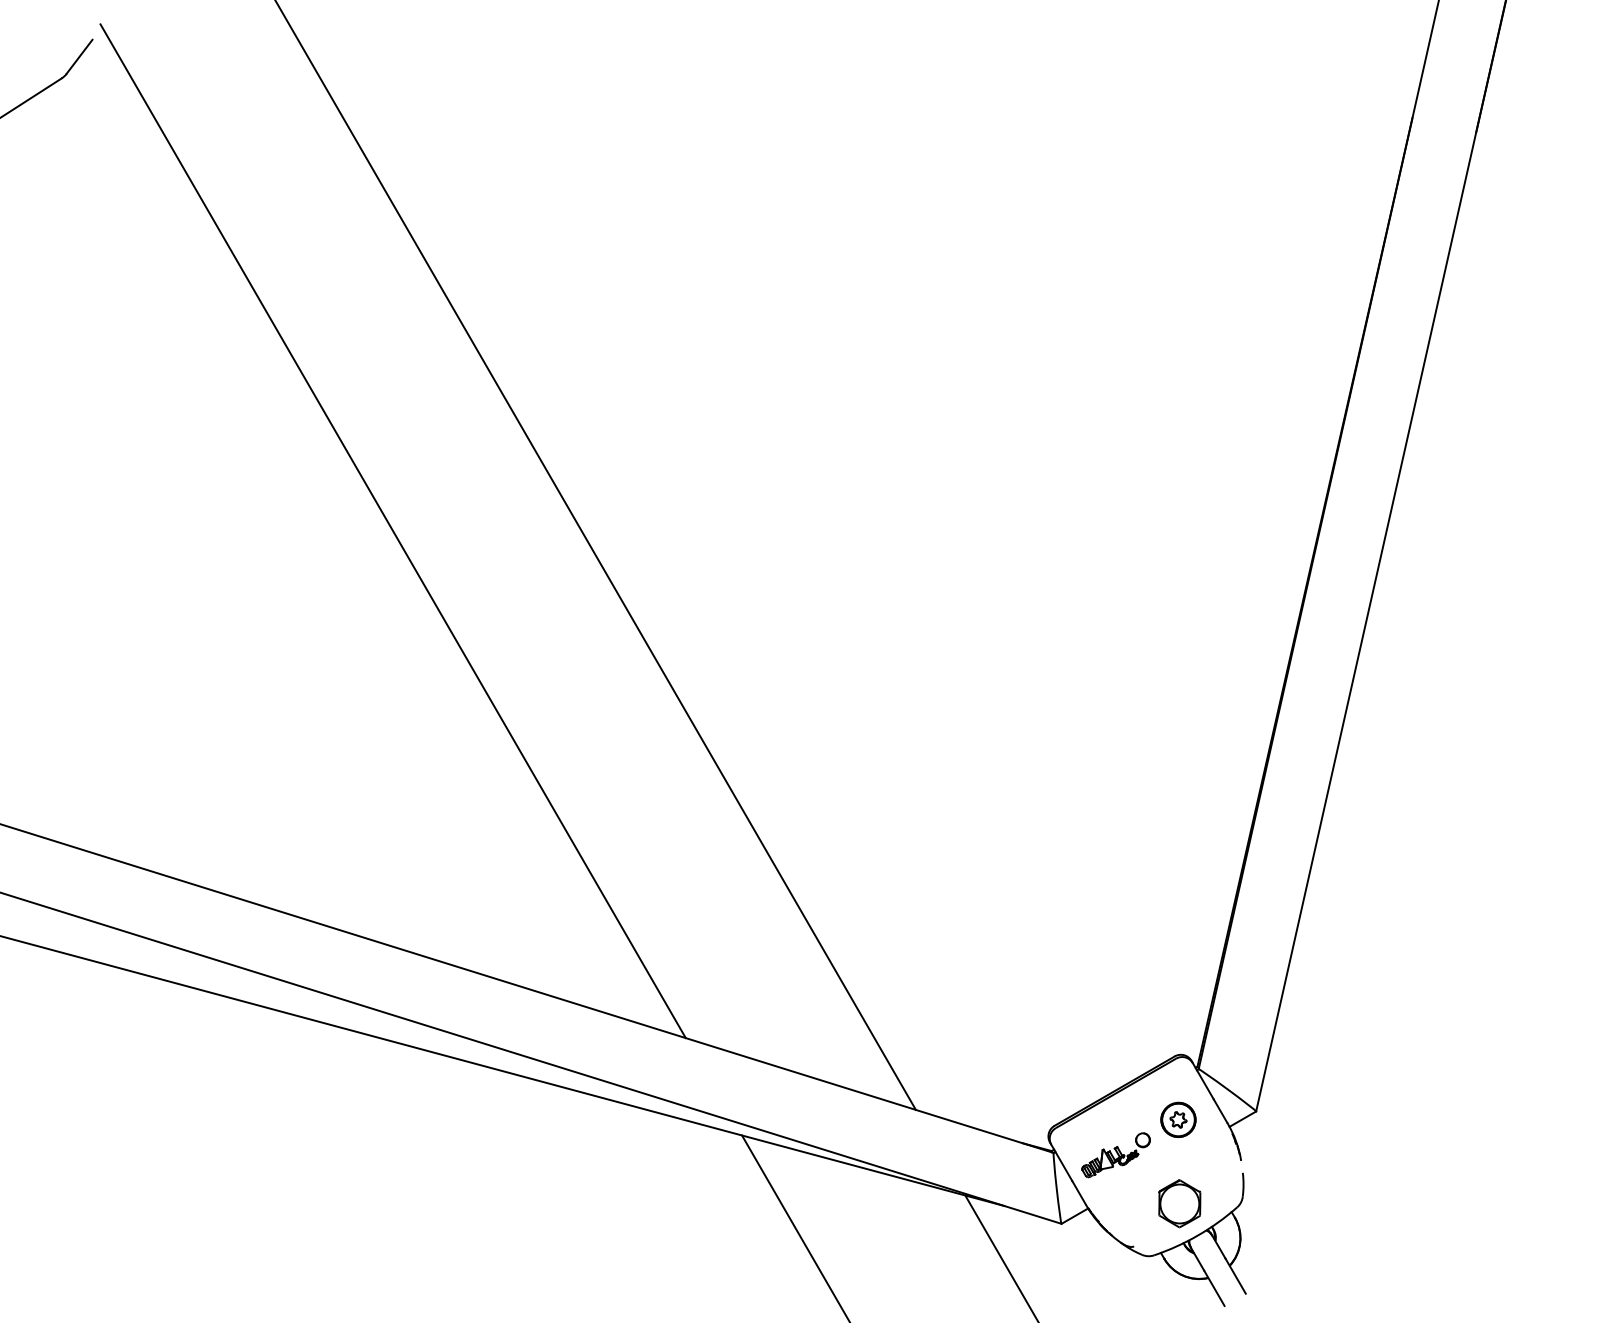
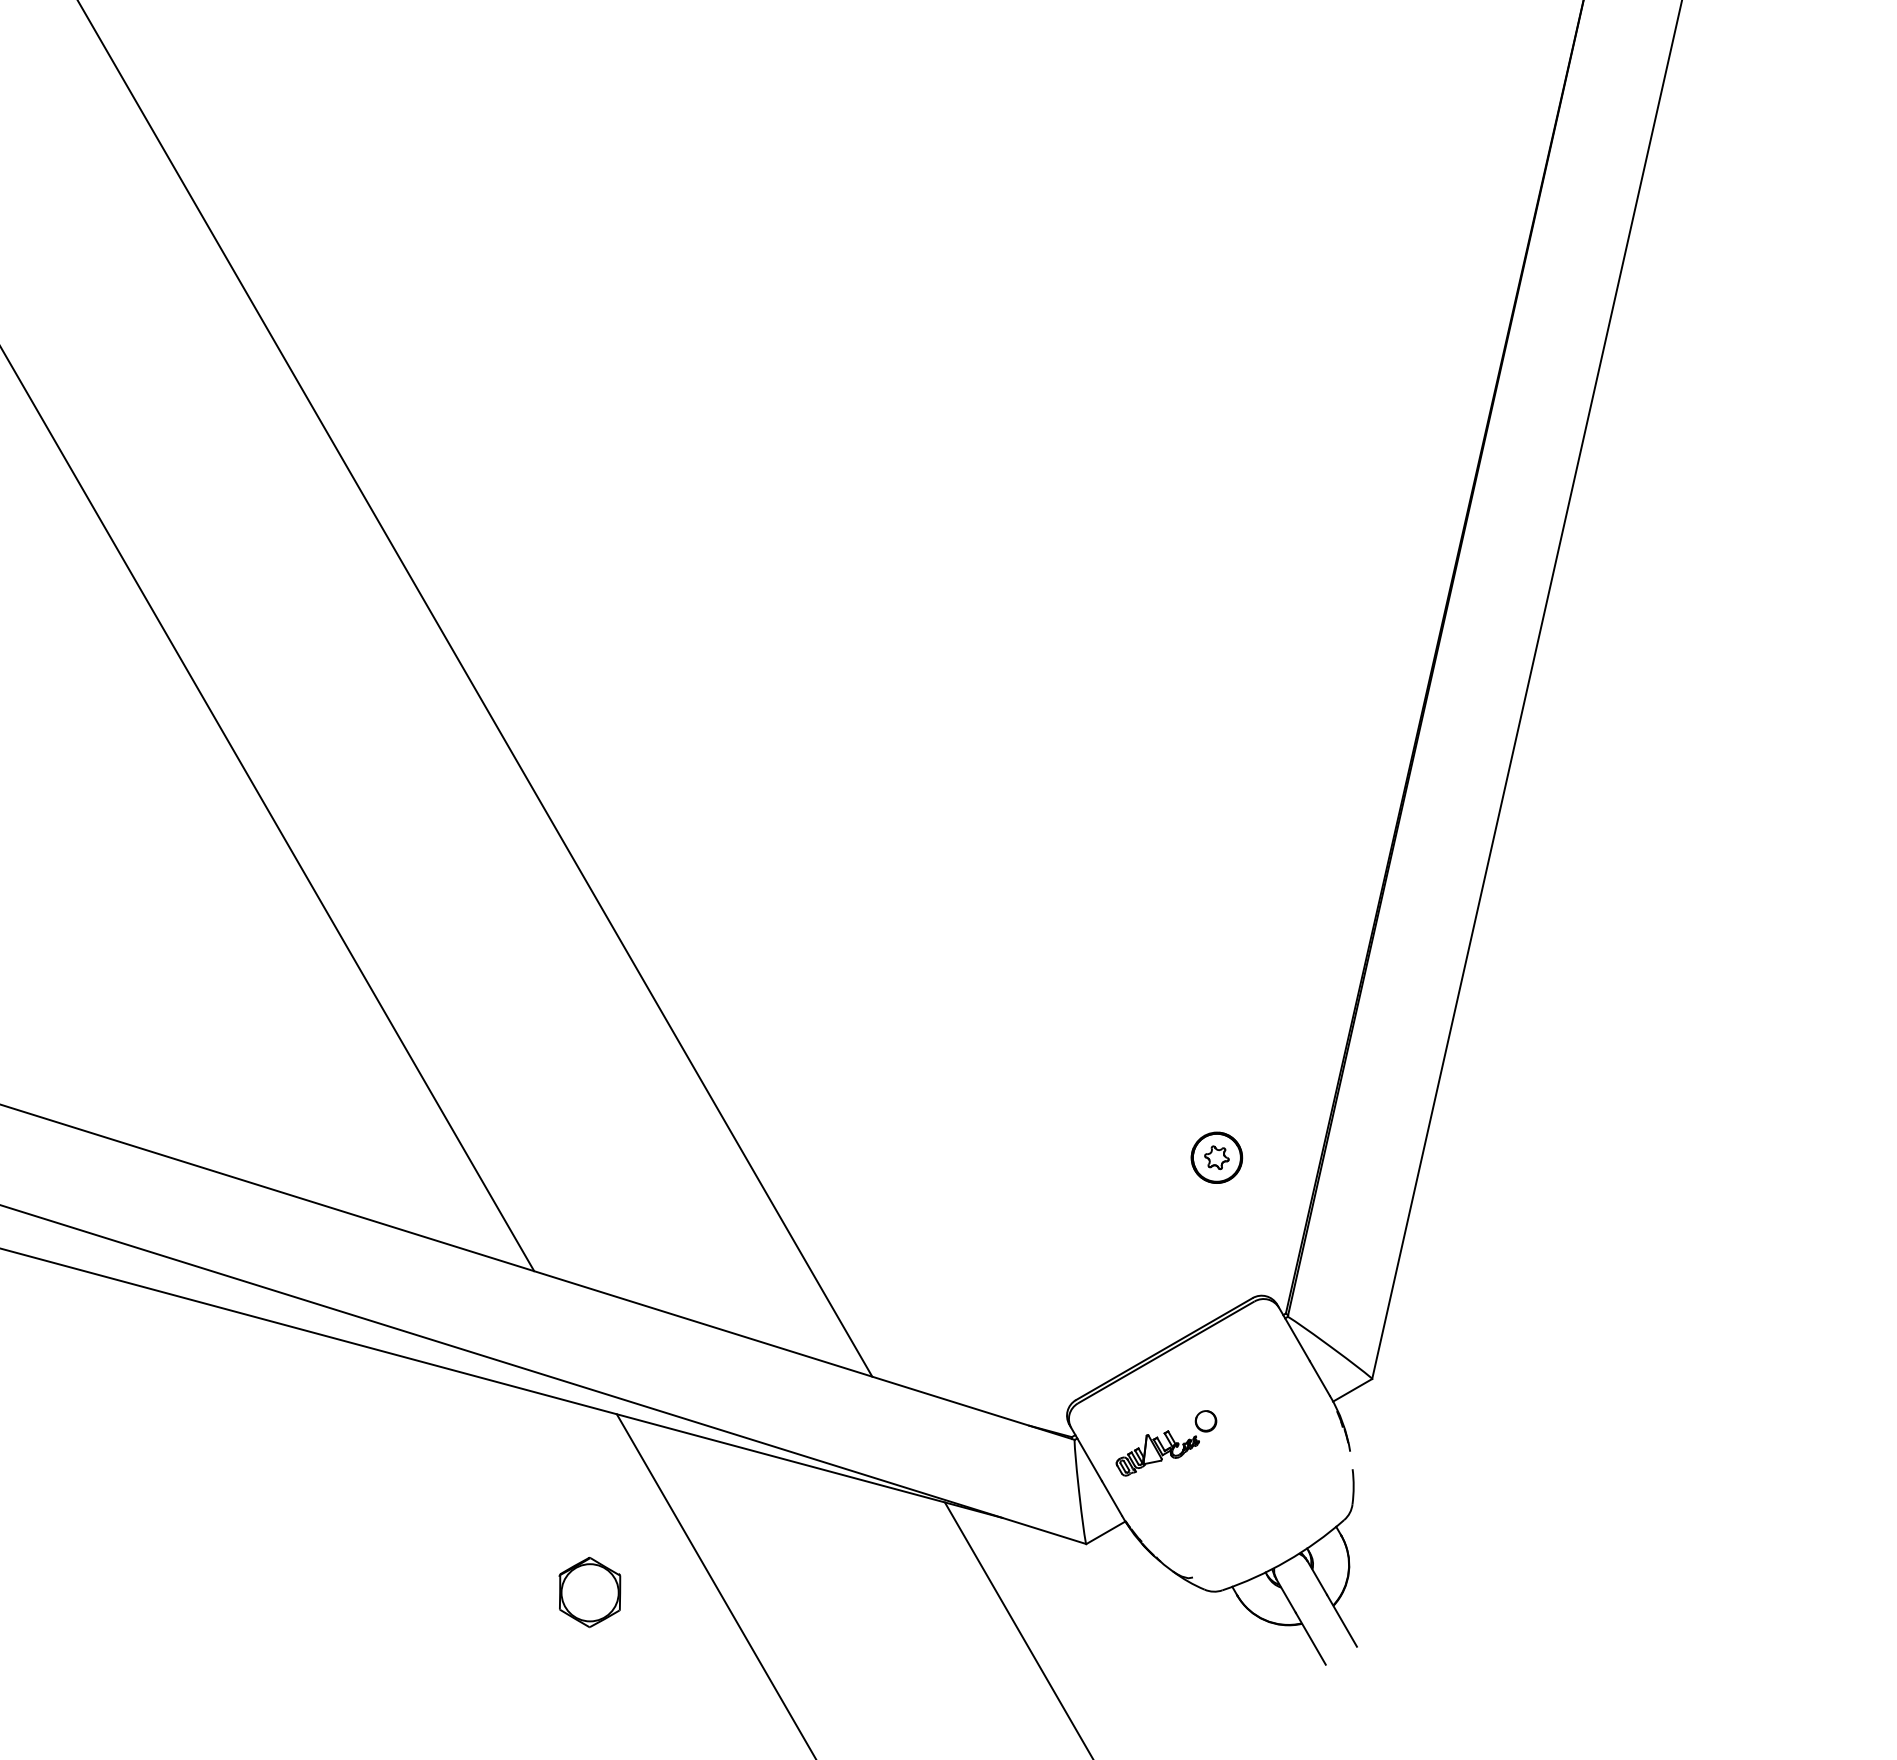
part: (1178, 1119) -> (1216, 1157), moved
part: (1179, 1203) -> (589, 1592), moved

